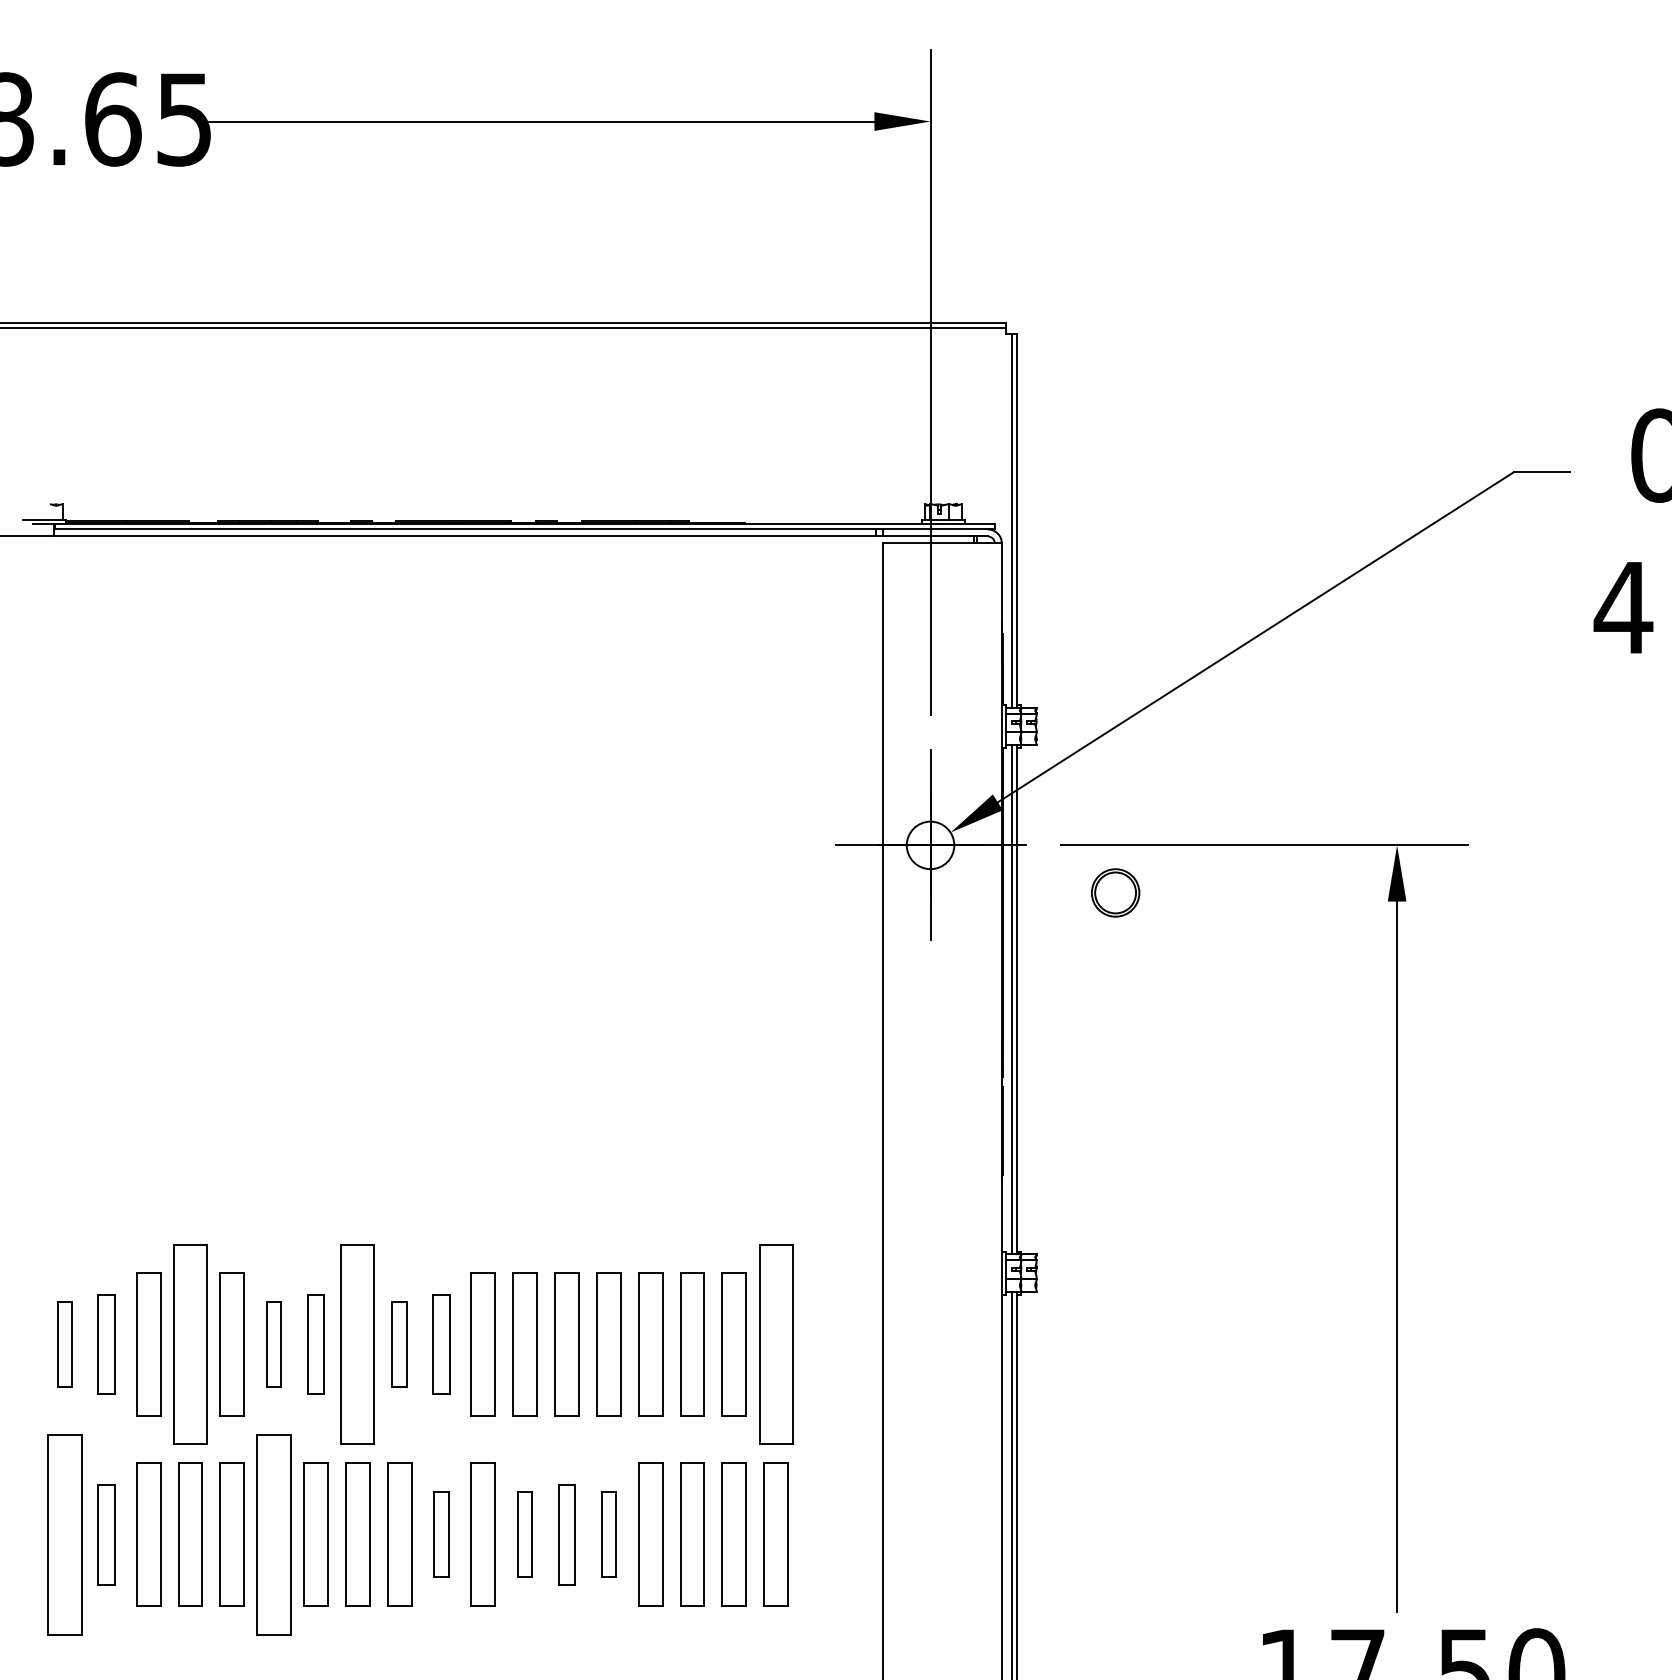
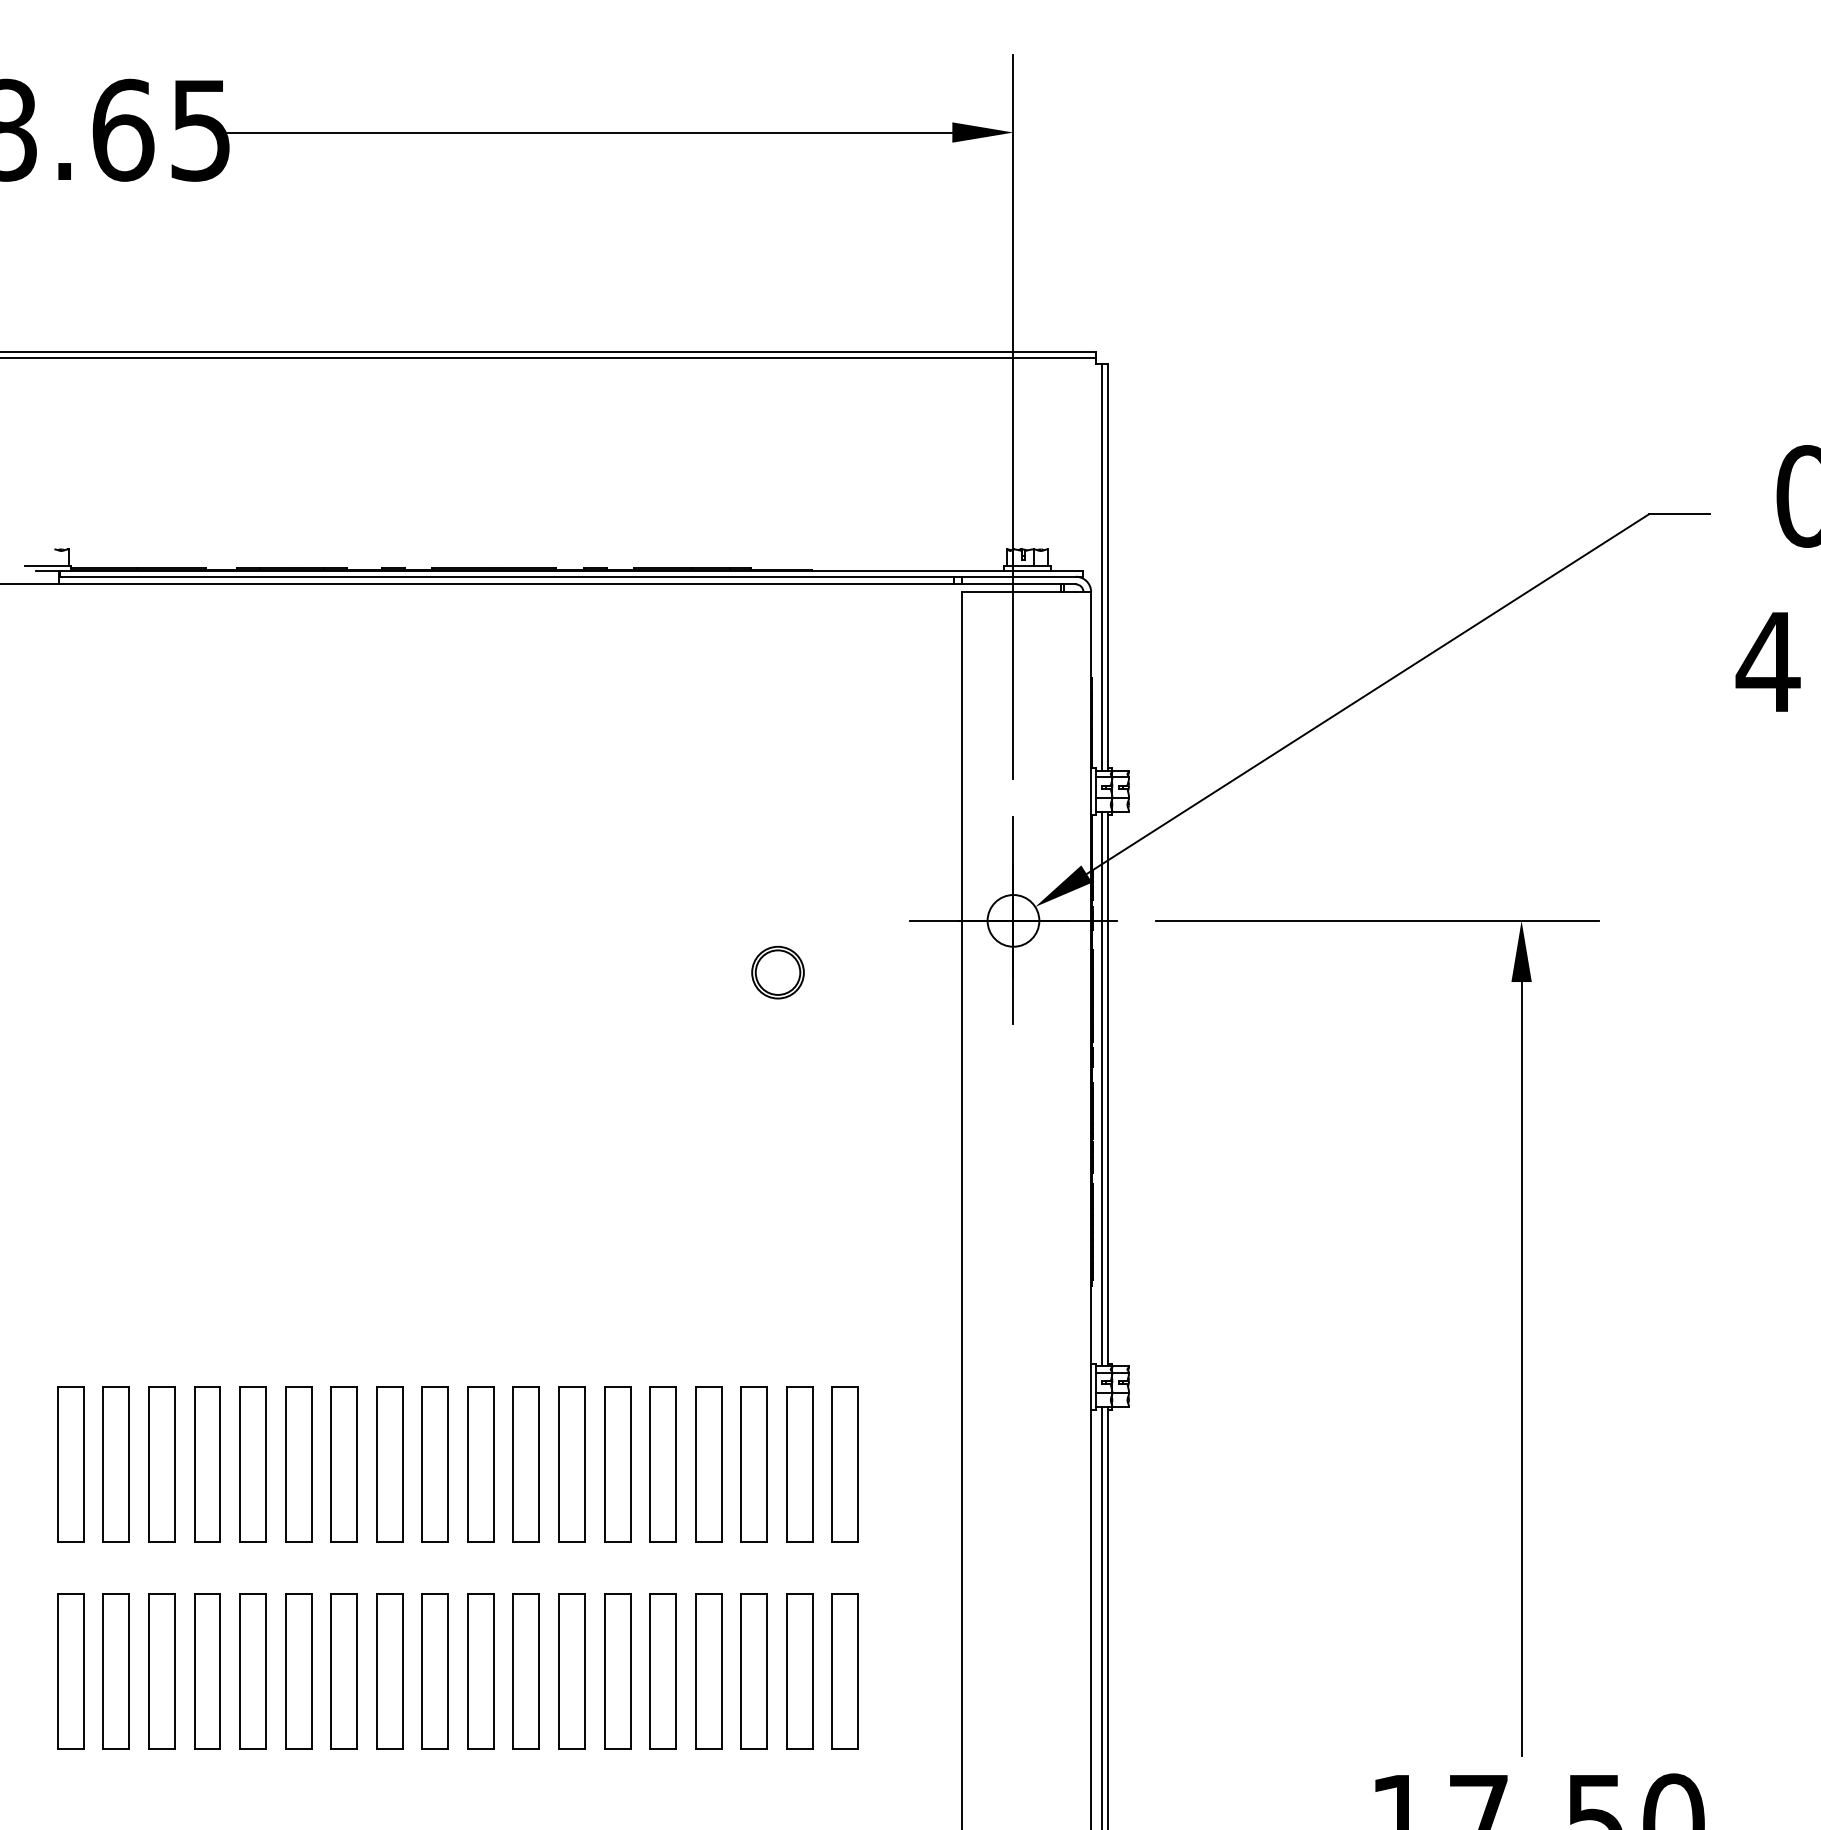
part: (1115, 892) -> (777, 972), moved
part: (64, 1344) -> (70, 1464), size x1.67
part: (106, 1344) -> (115, 1464), size x1.43
part: (190, 1344) -> (207, 1464), size x0.71
part: (274, 1344) -> (298, 1464), size x1.67
part: (315, 1344) -> (343, 1464), size x1.43
part: (357, 1344) -> (389, 1464), size x0.71
part: (398, 1344) -> (434, 1464), size x1.67
part: (441, 1344) -> (480, 1464), size x1.43
part: (775, 1344) -> (844, 1464), size x0.71
part: (64, 1534) -> (70, 1671), size x0.71
part: (106, 1534) -> (115, 1671), size x1.43
part: (274, 1534) -> (298, 1671), size x0.71
part: (441, 1534) -> (480, 1671), size x1.67
part: (524, 1534) -> (571, 1671), size x1.67
part: (566, 1534) -> (617, 1671), size x1.43
part: (608, 1534) -> (662, 1671), size x1.67

